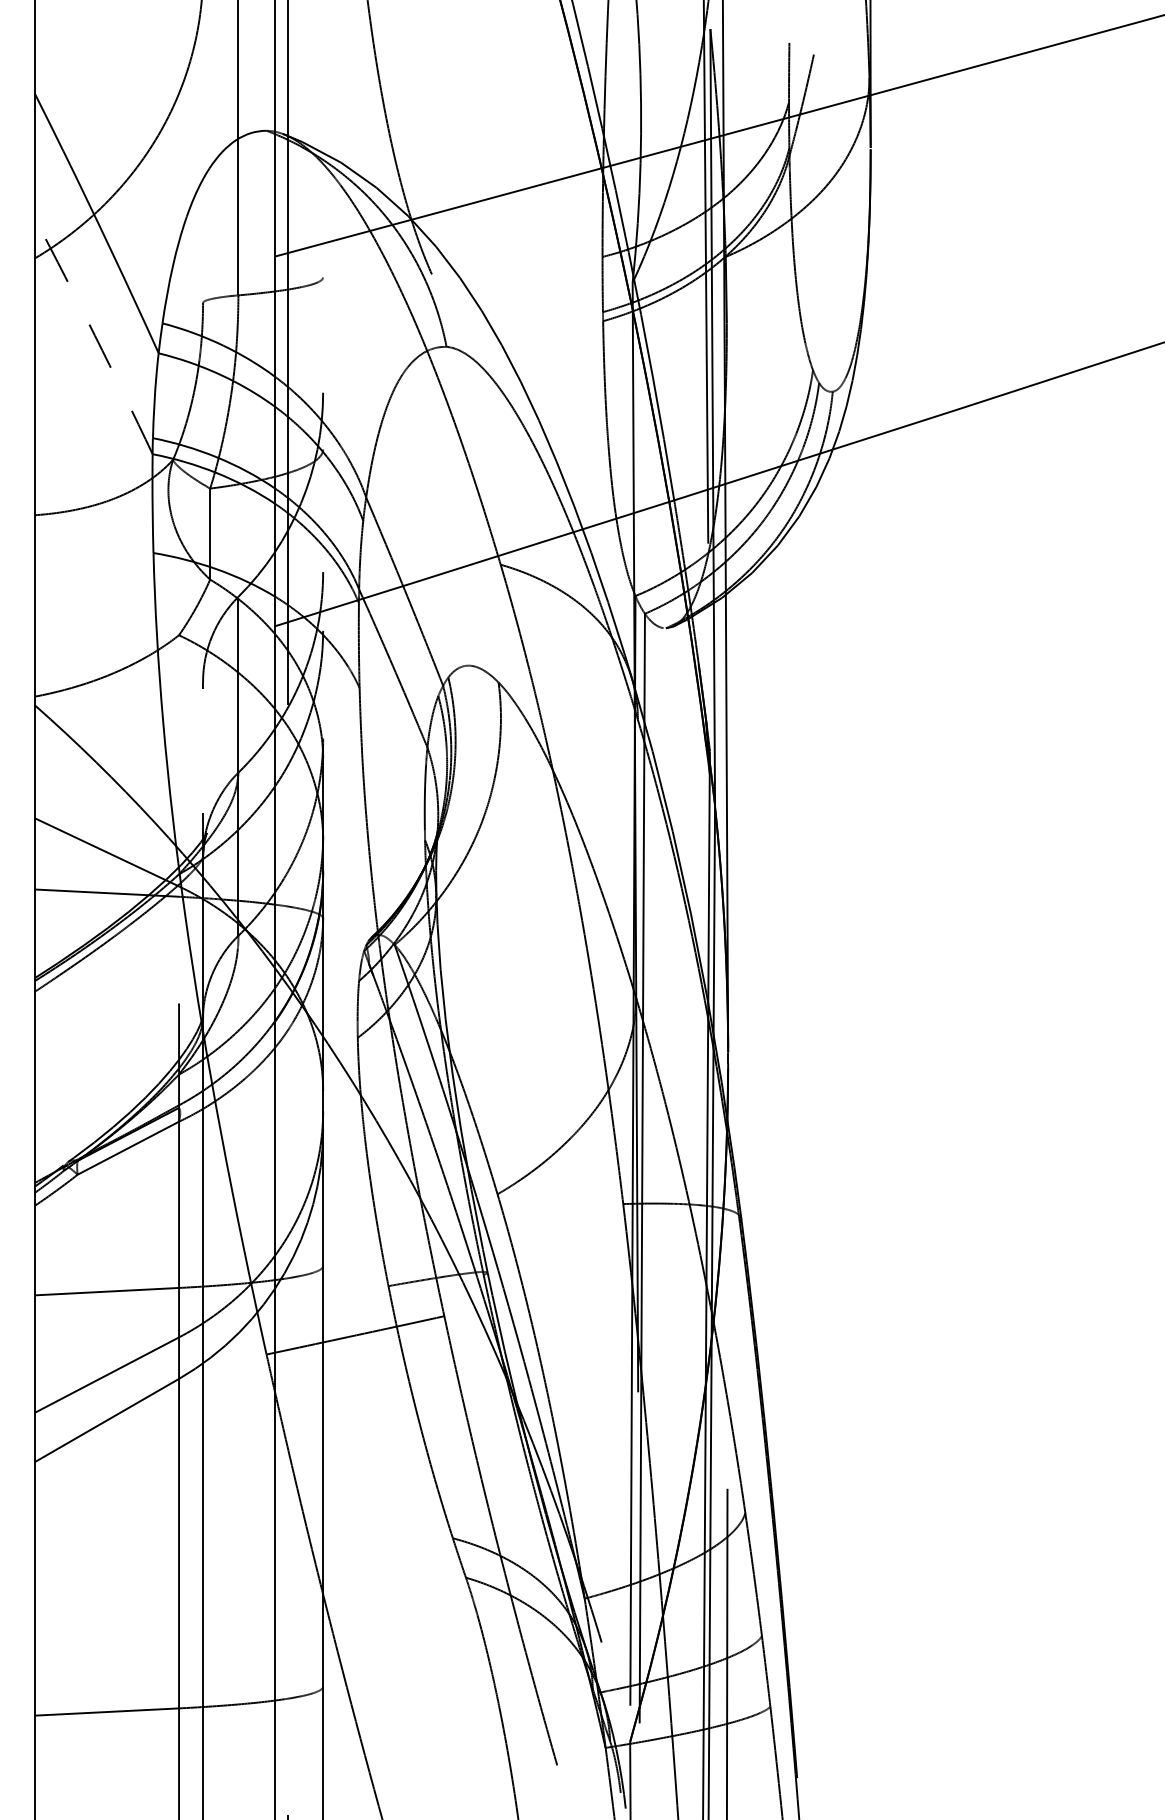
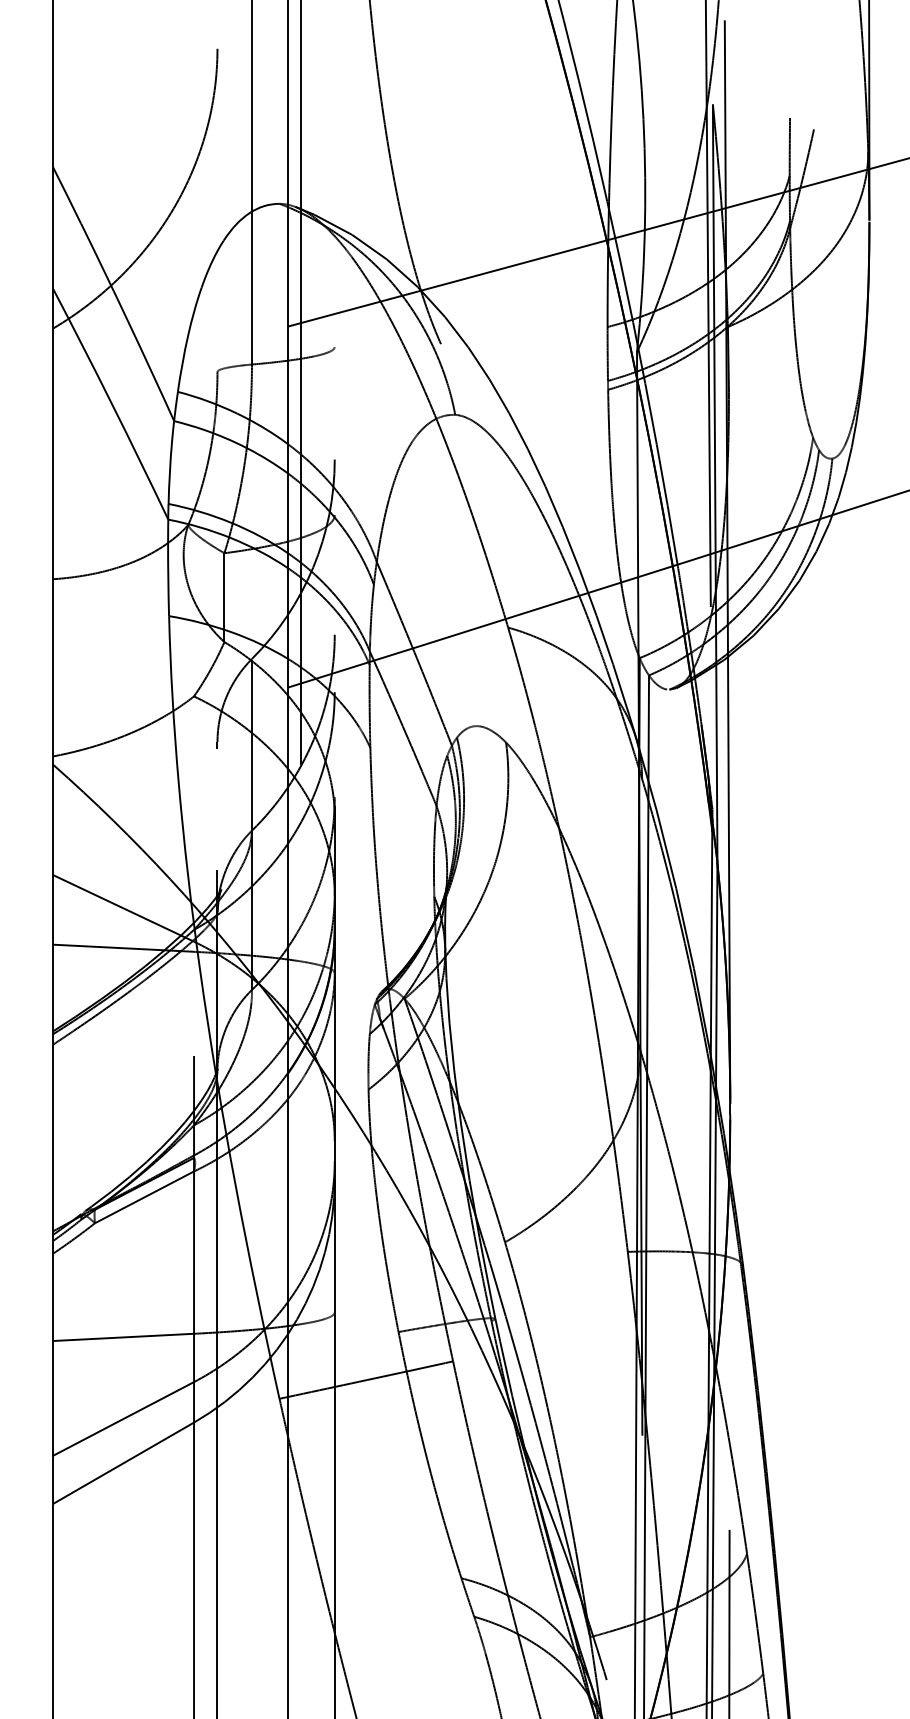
arc: (94, 335) -> (111, 403), dashed -> solid

